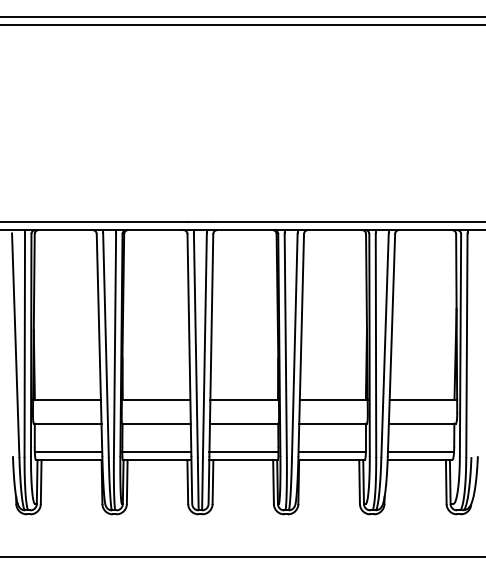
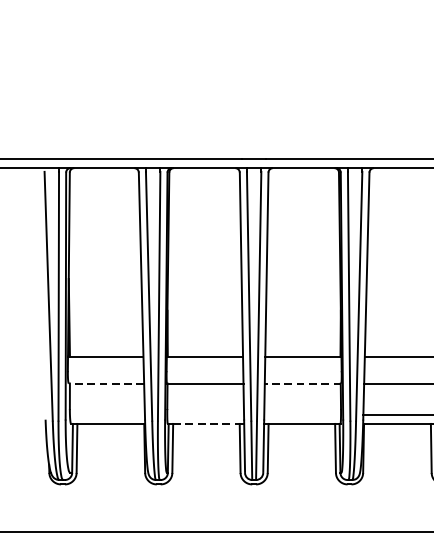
line: (67, 423) -> (106, 383), solid -> dashed
line: (243, 423) -> (302, 383), solid -> dashed
line: (68, 451) -> (107, 414), removed
line: (156, 451) -> (205, 414), removed
line: (243, 451) -> (302, 414), removed
line: (157, 459) -> (206, 423), solid -> dashed

